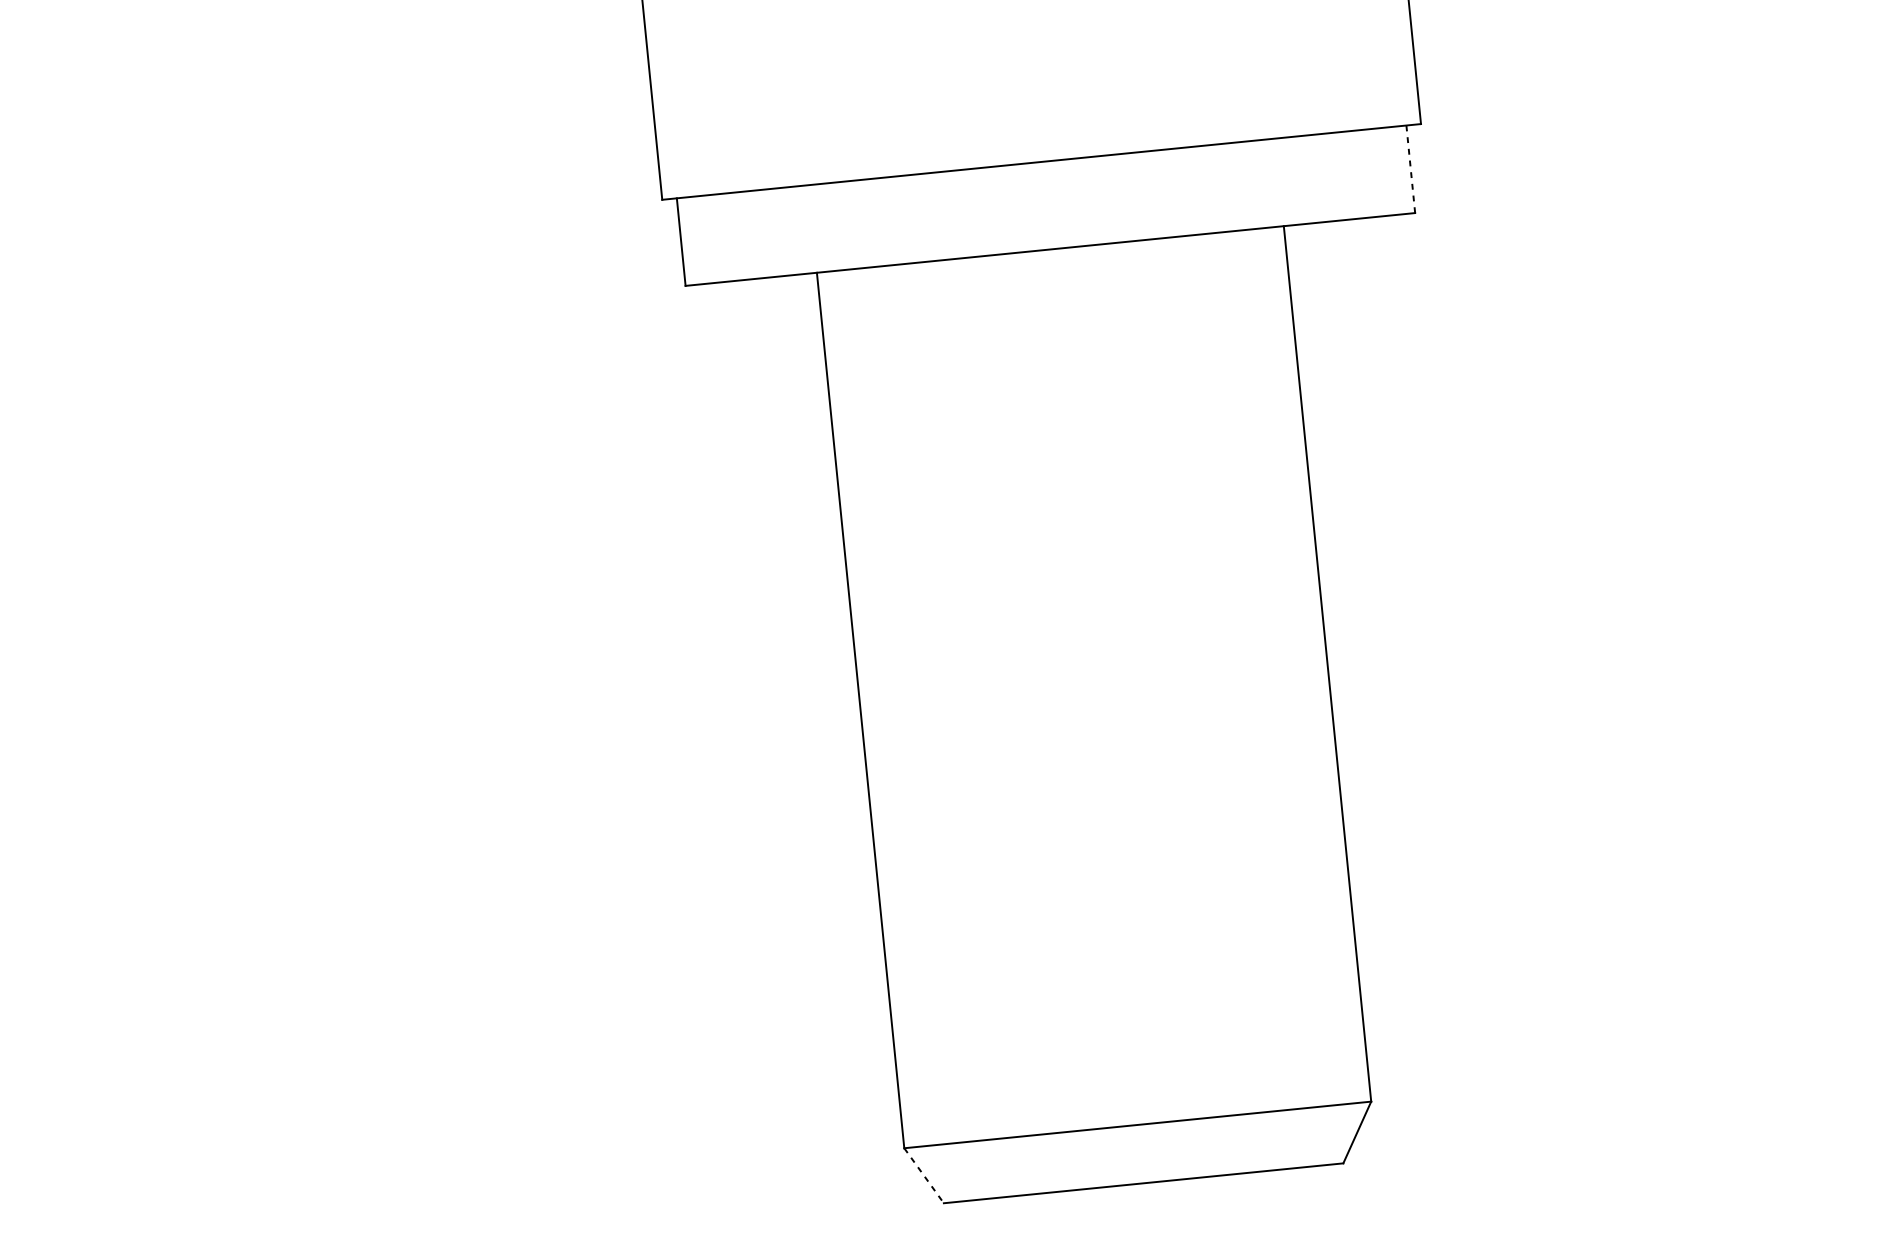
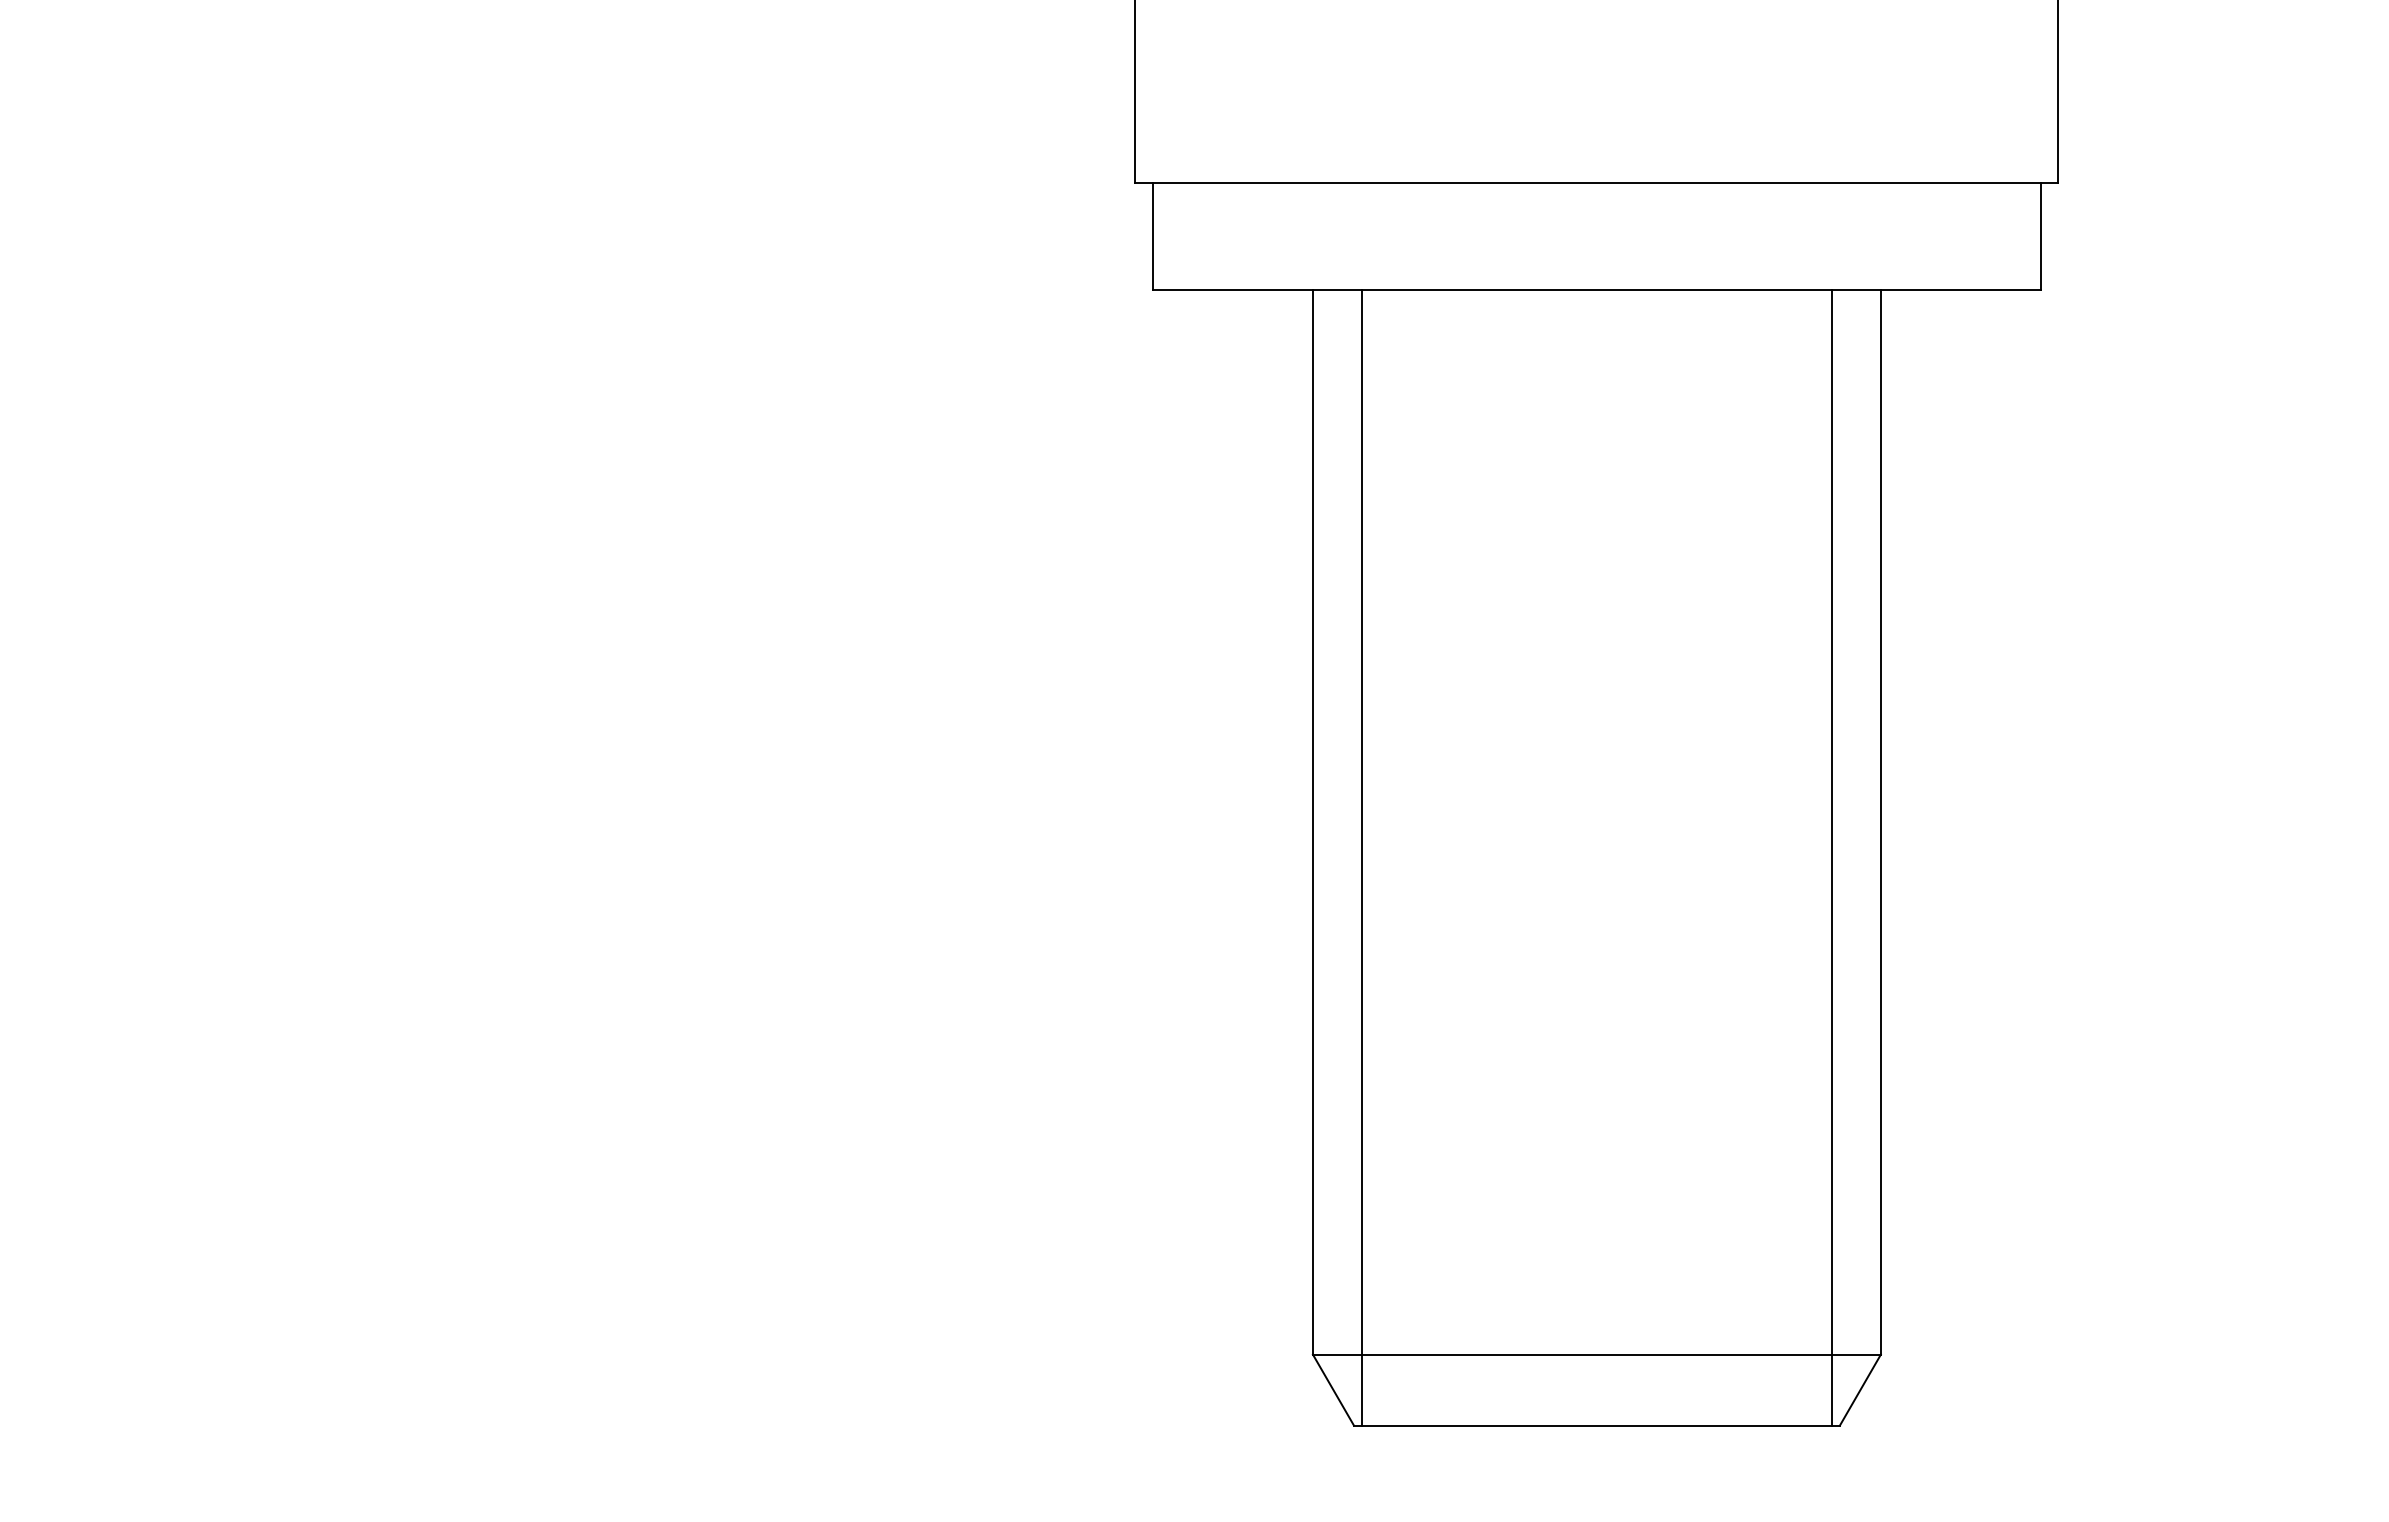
line: (1410, 168) -> (2040, 235), dashed -> solid
line: (1289, 697) -> (1831, 857), added
line: (904, 735) -> (1362, 857), added
line: (924, 1176) -> (1333, 1390), dashed -> solid

